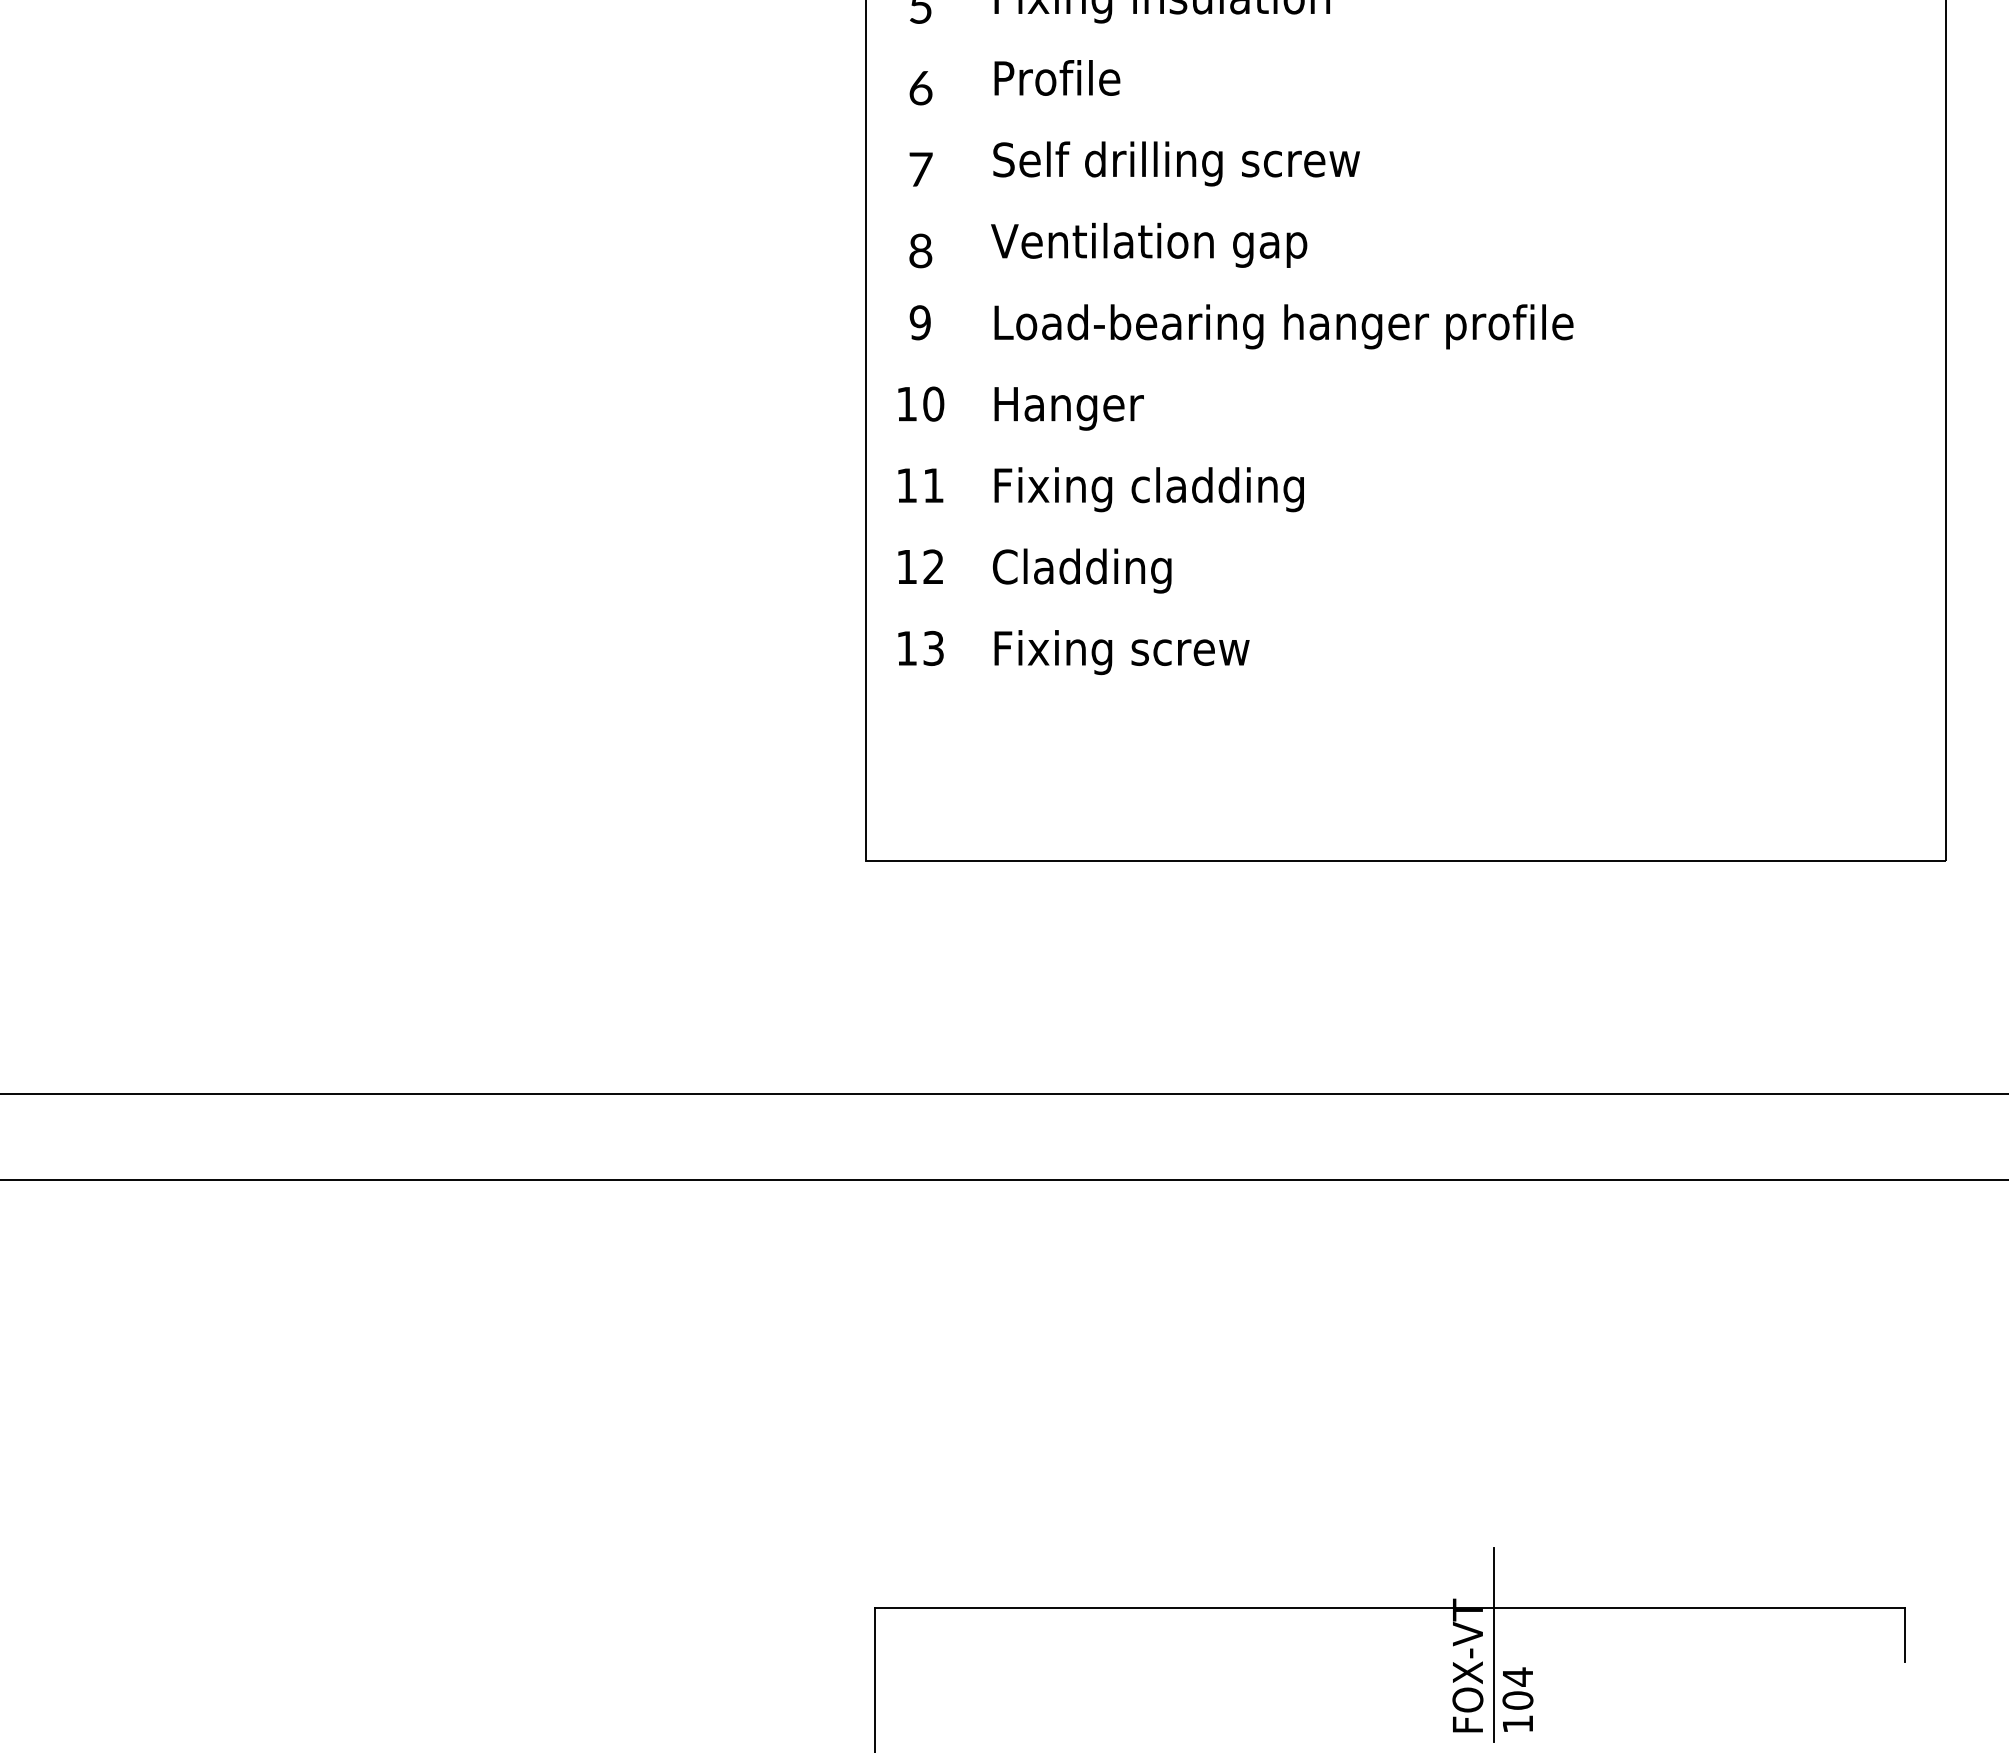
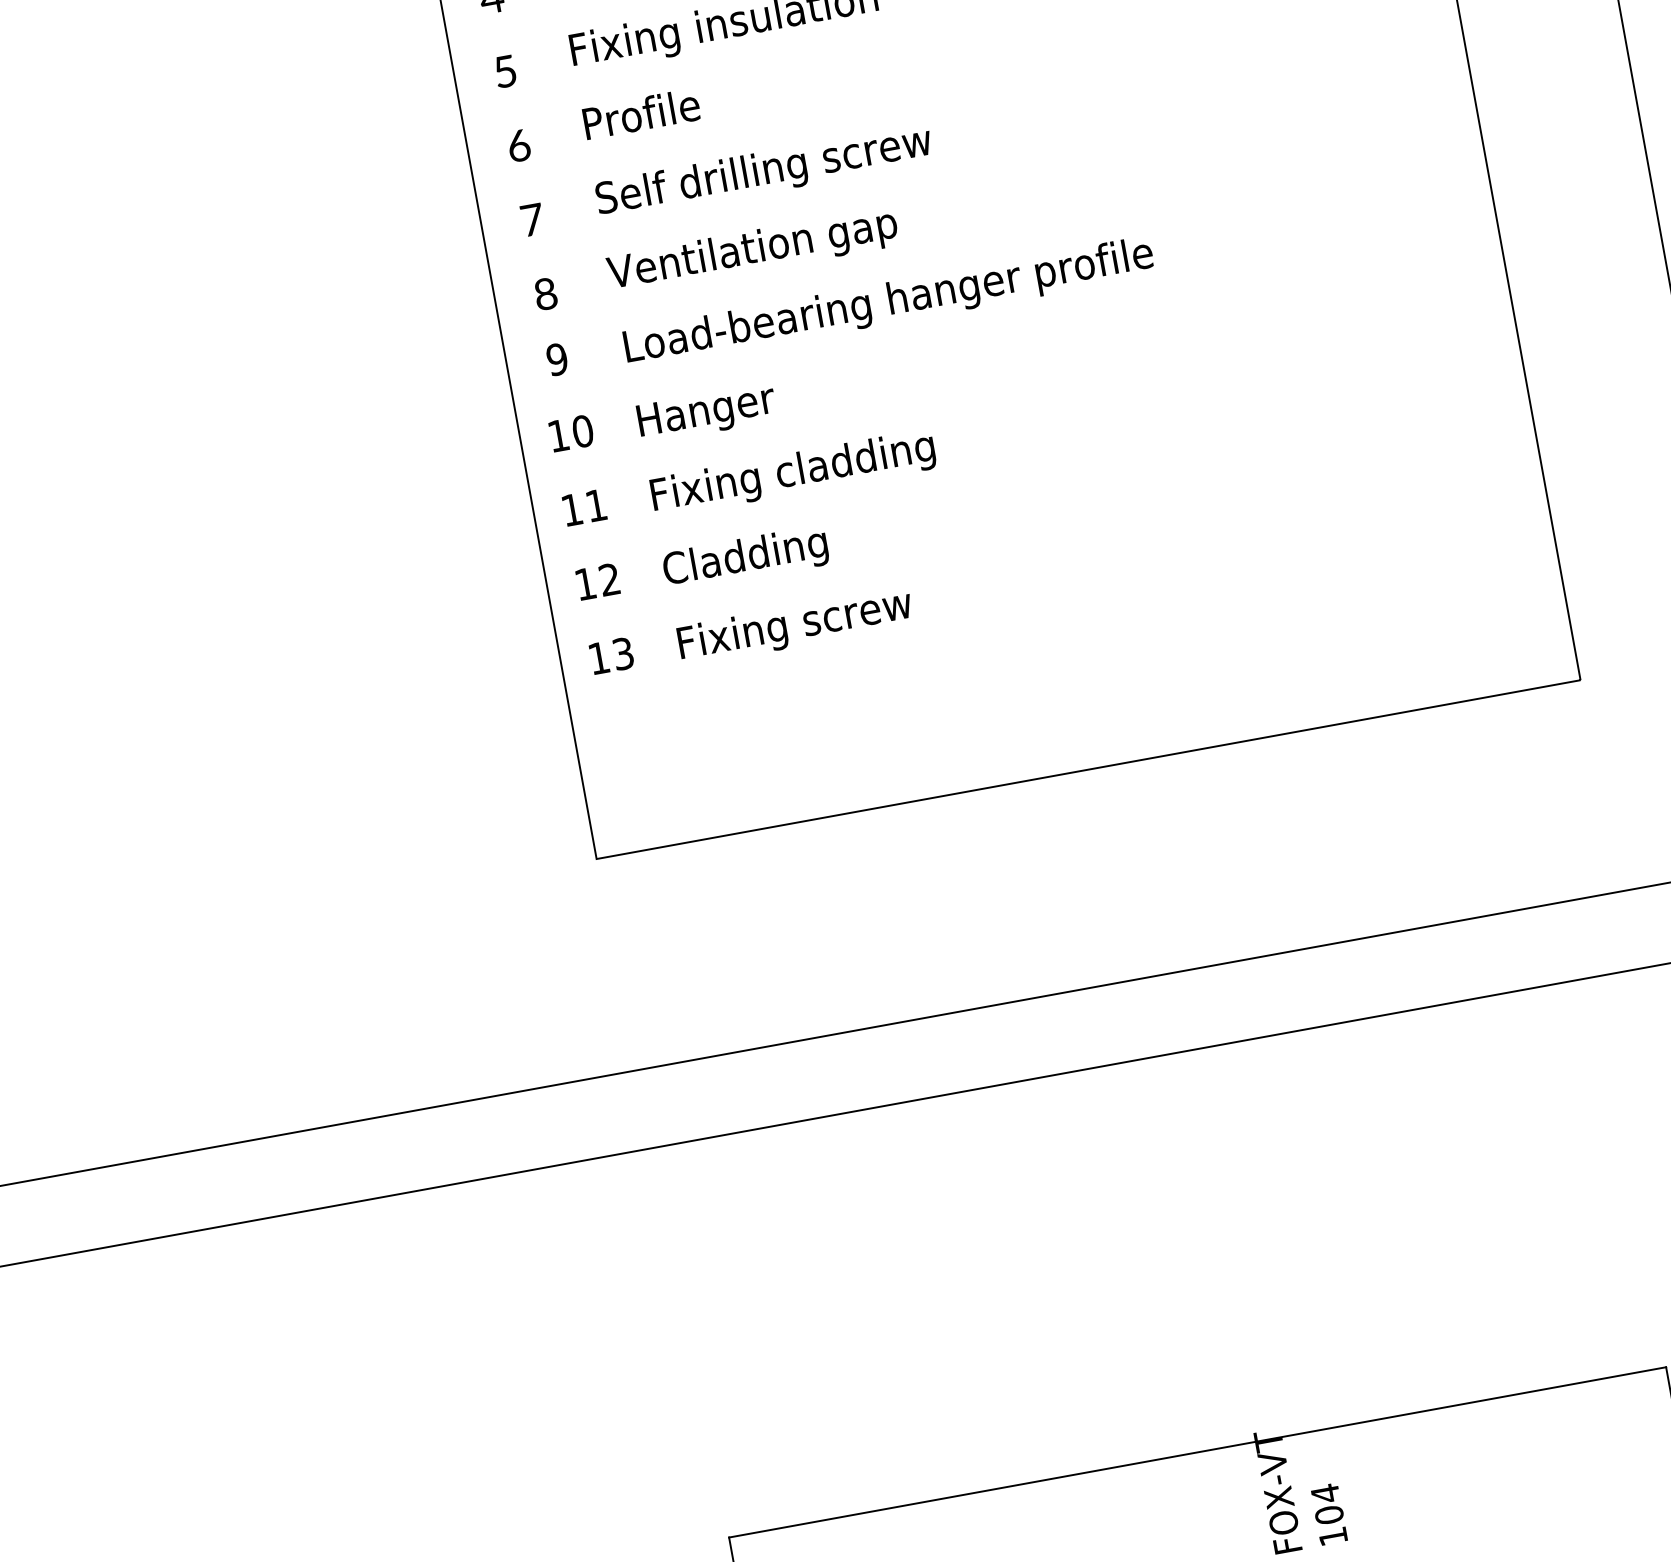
line: (1493, 1645) -> (1298, 1469), removed

